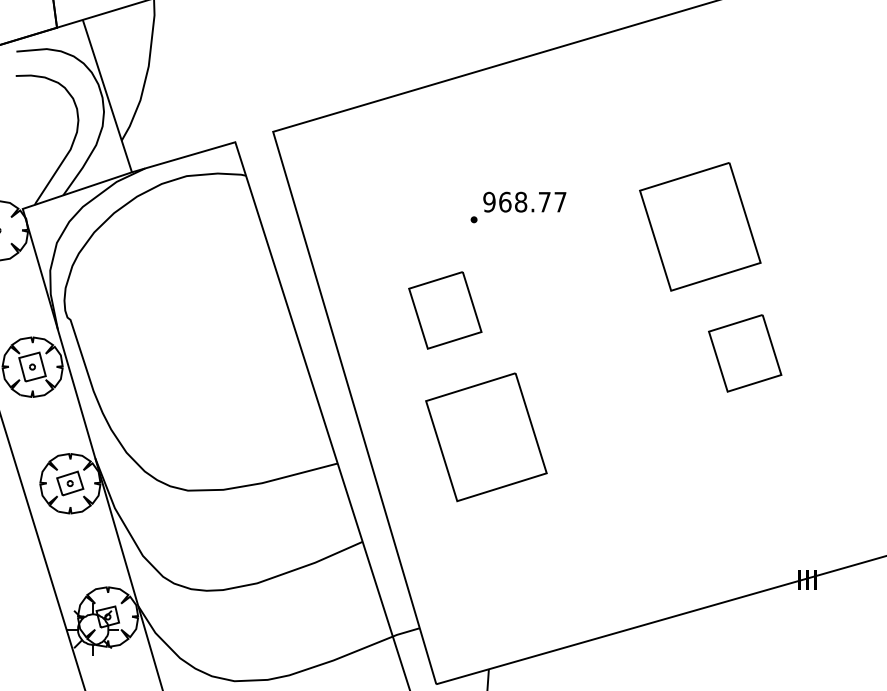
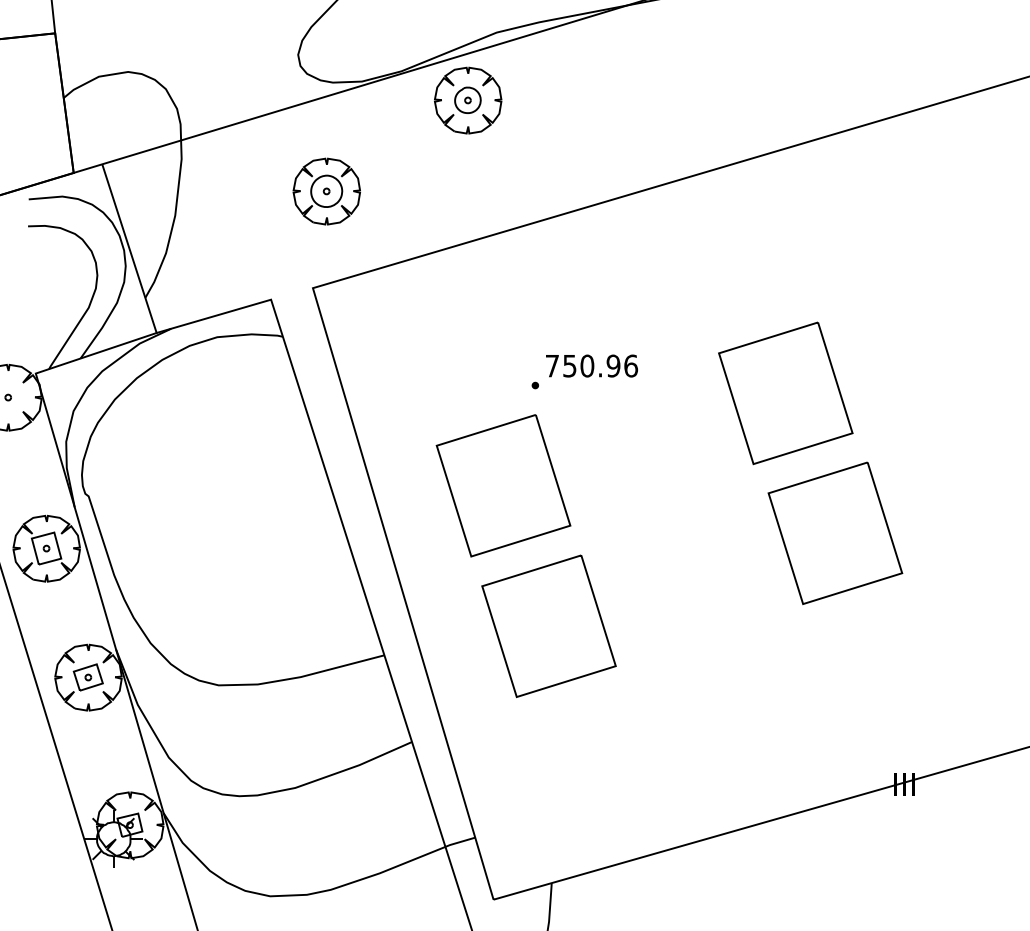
part: (285, 44) -> (326, 191), added
text: (524, 201) -> (591, 365), 968.77 -> 750.96
part: (445, 310) -> (503, 485), size x1.67
part: (745, 353) -> (835, 533), size x1.67

